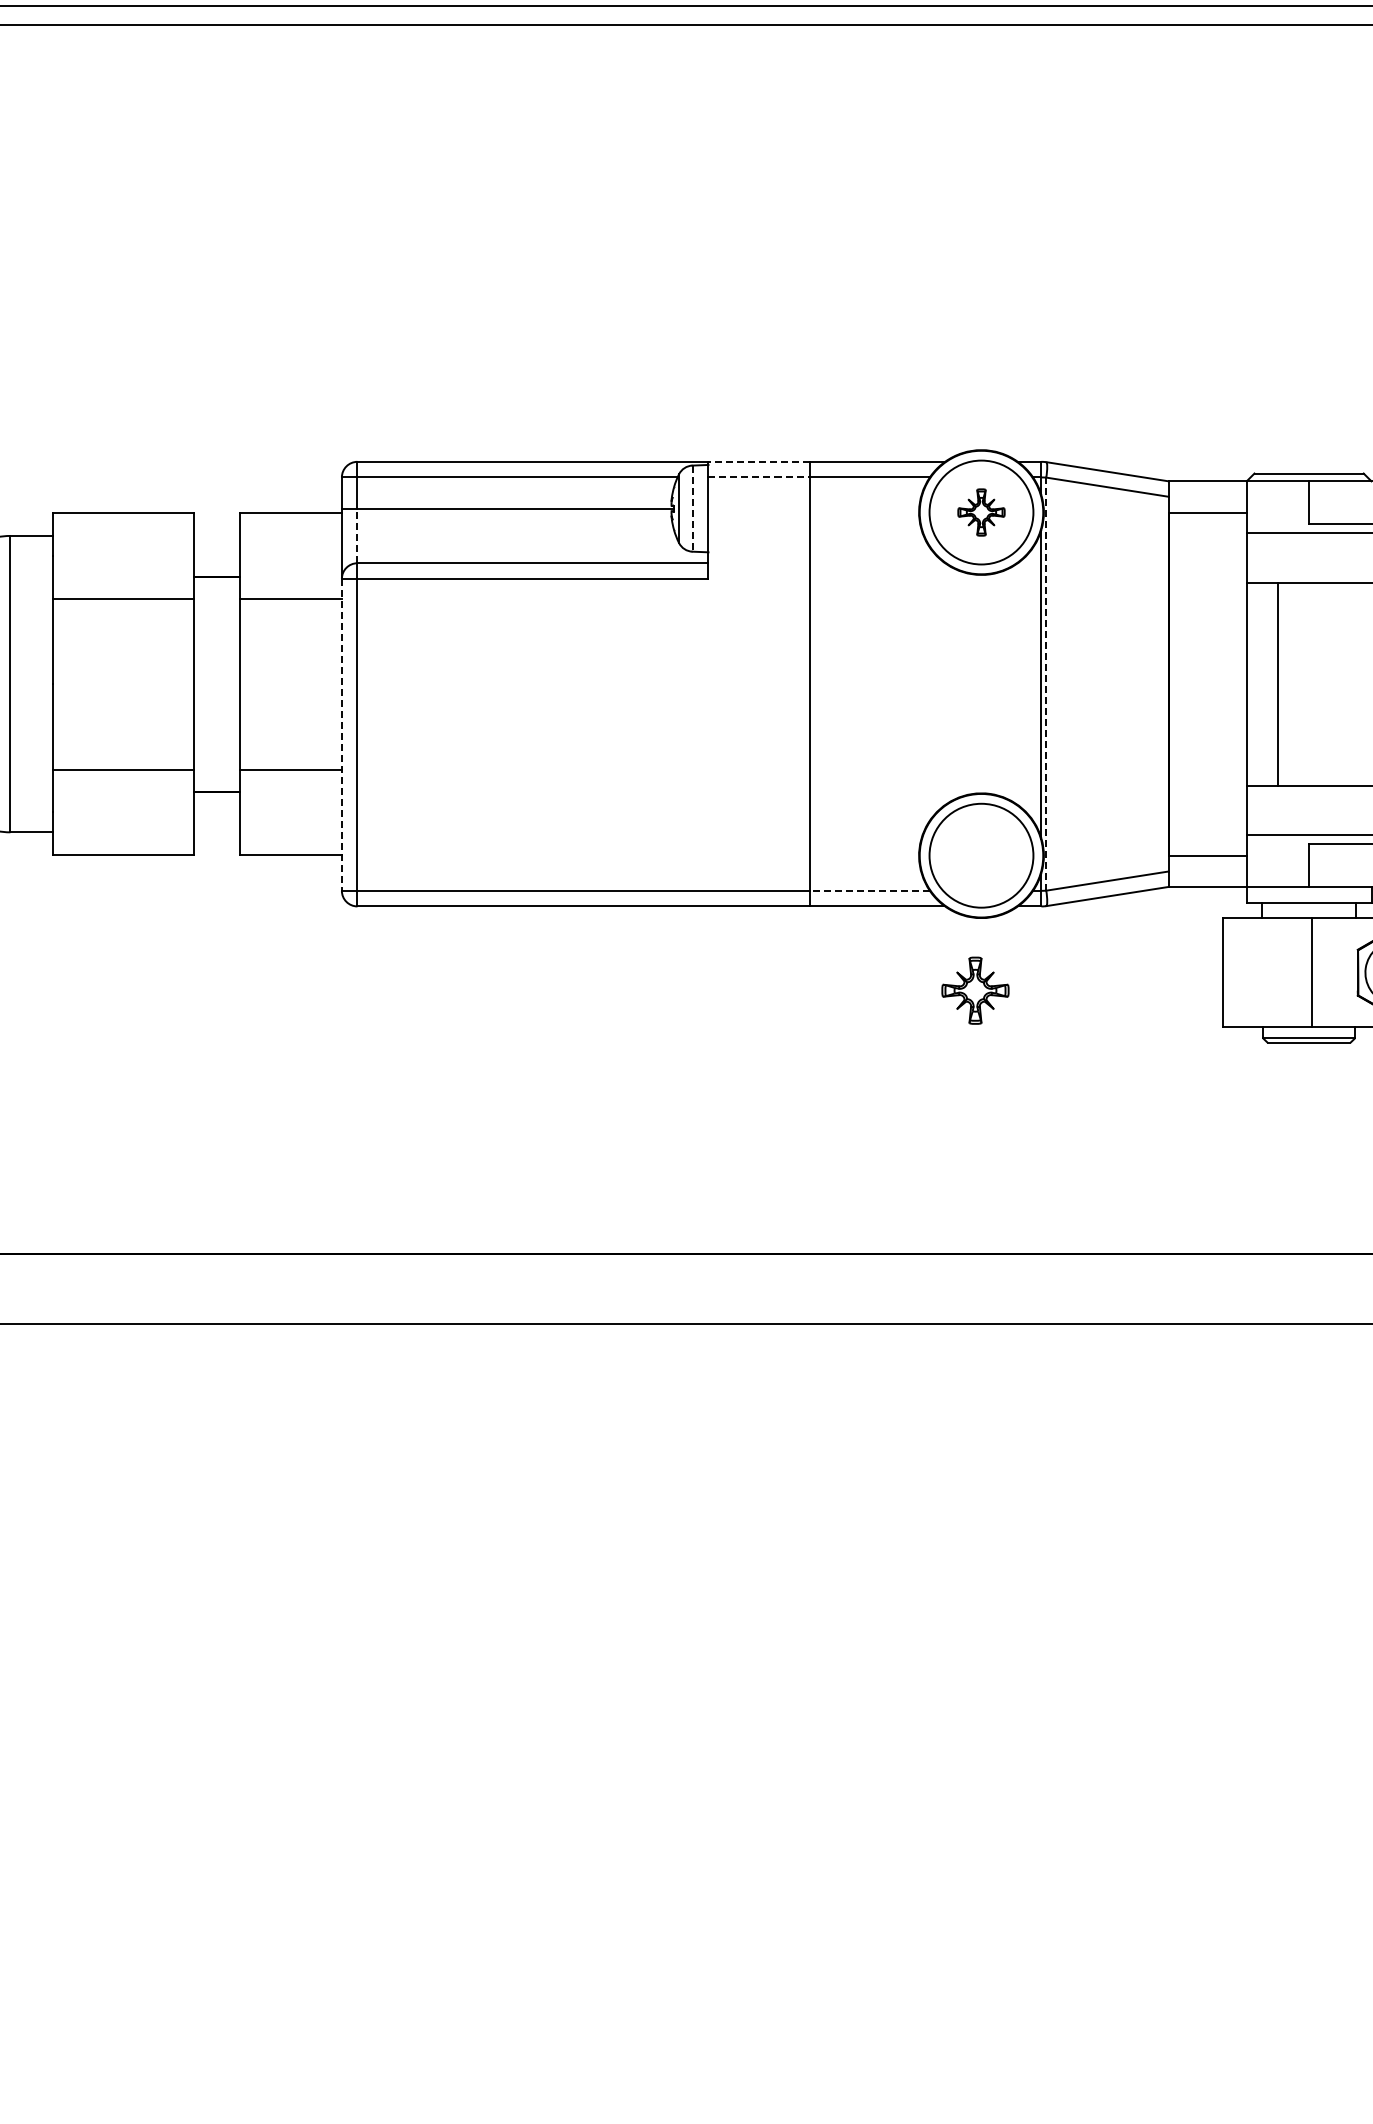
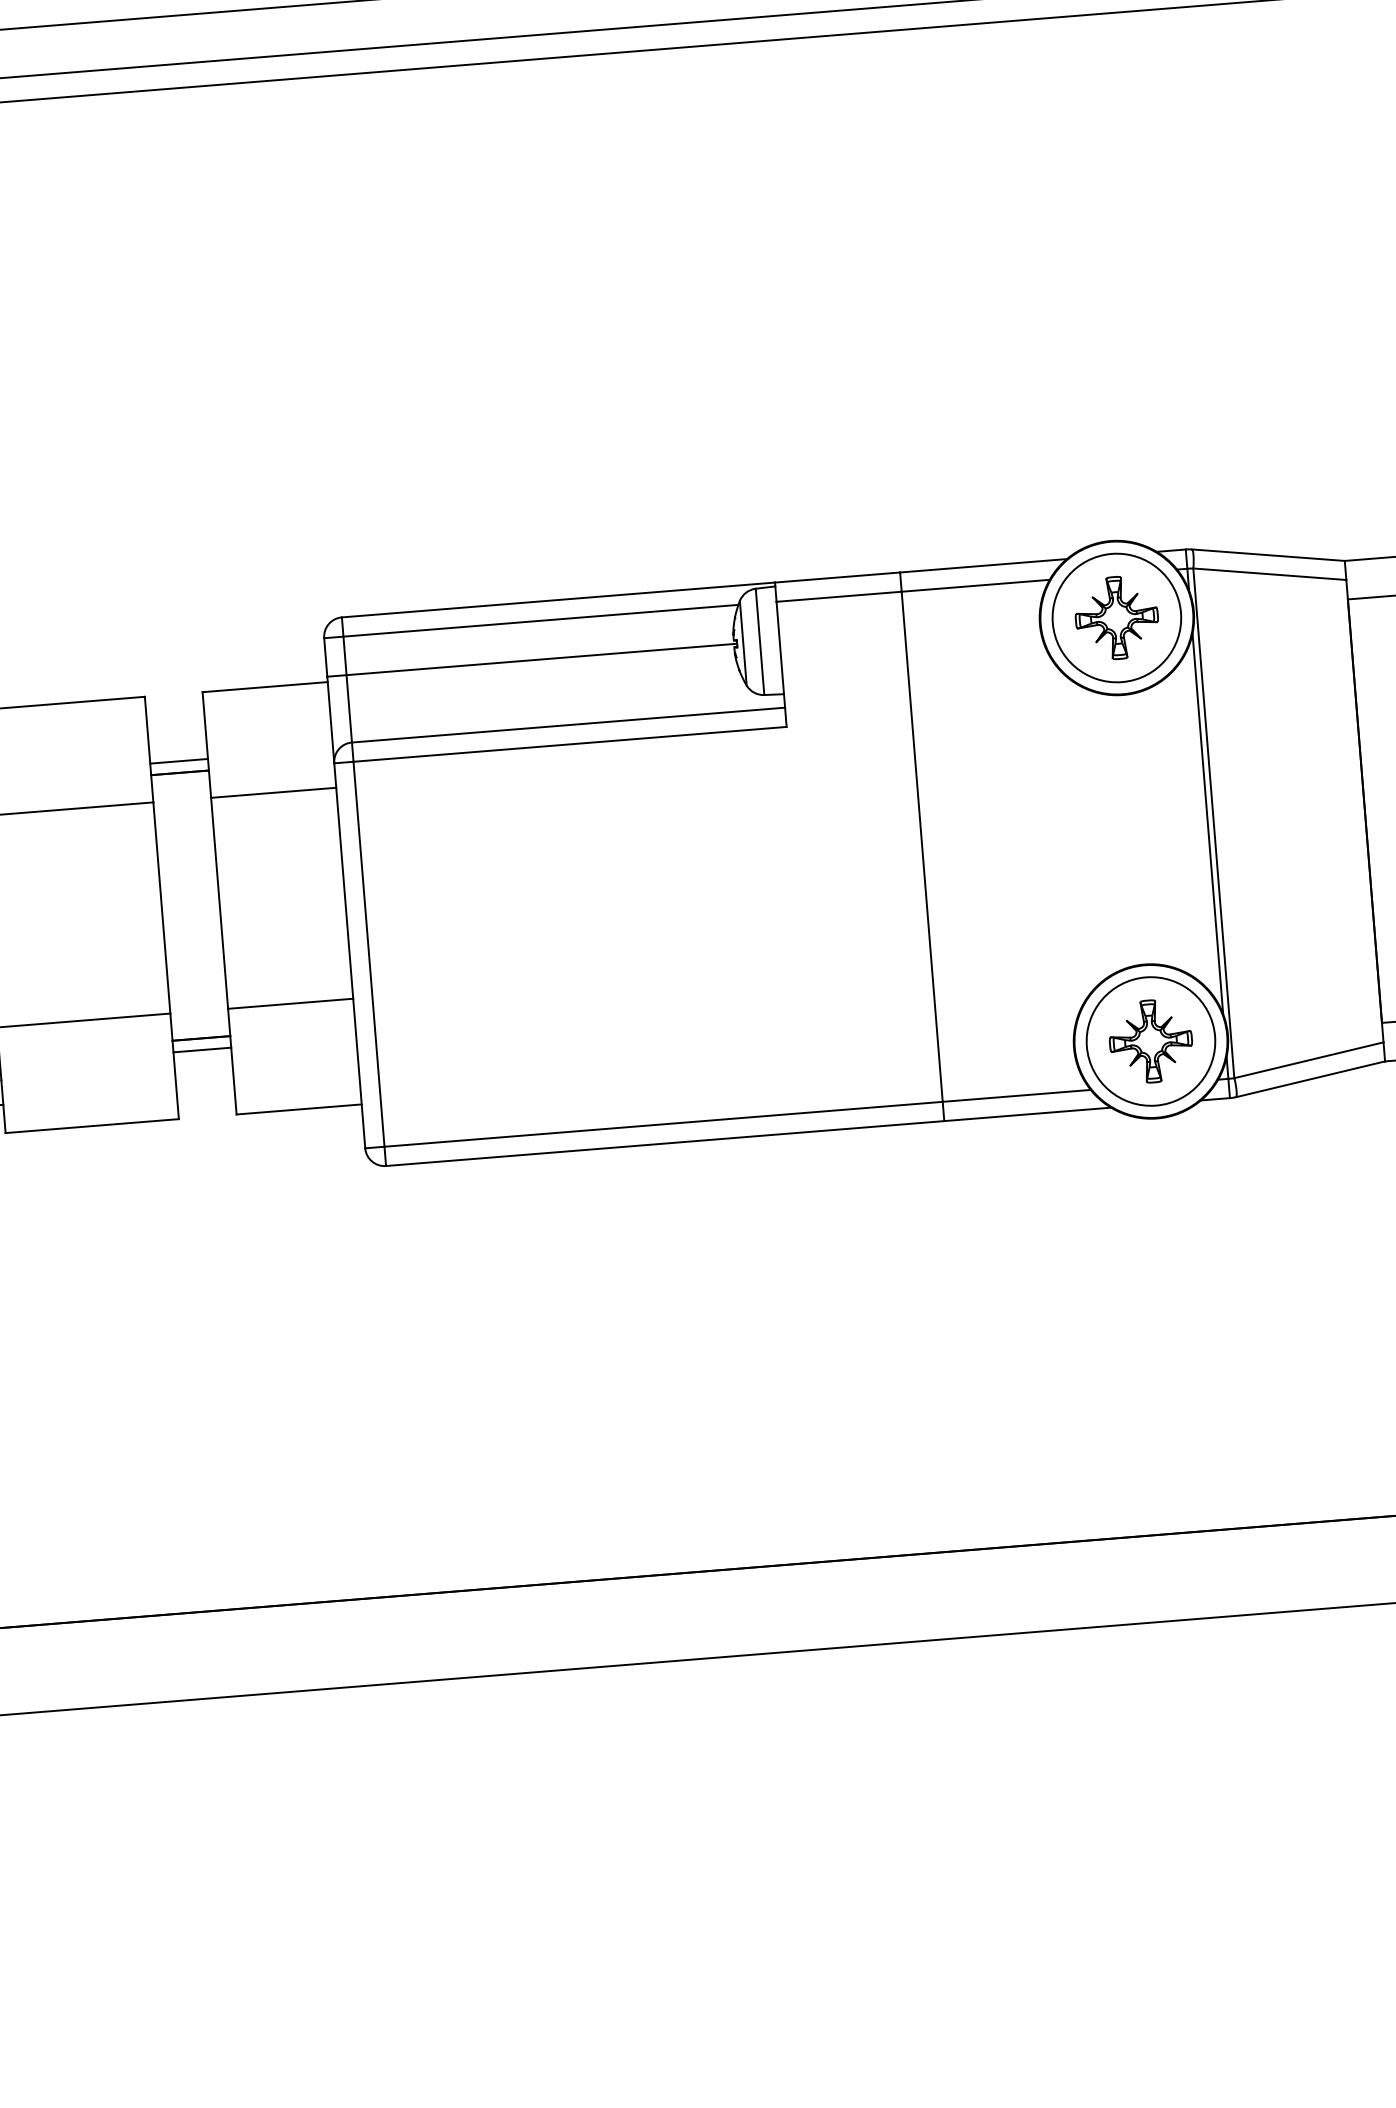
line: (759, 461) -> (837, 577), dashed -> solid
line: (759, 477) -> (839, 596), dashed -> solid
line: (692, 509) -> (760, 642), dashed -> solid
part: (981, 512) -> (1116, 617), size x1.43
line: (357, 535) -> (349, 708), dashed -> solid
line: (216, 567) -> (178, 761), added
line: (1046, 684) -> (1214, 823), dashed -> solid
line: (341, 734) -> (349, 955), dashed -> solid
line: (216, 801) -> (201, 1050), added
line: (869, 890) -> (1016, 1095), dashed -> solid
part: (975, 990) -> (1150, 1041), moved

